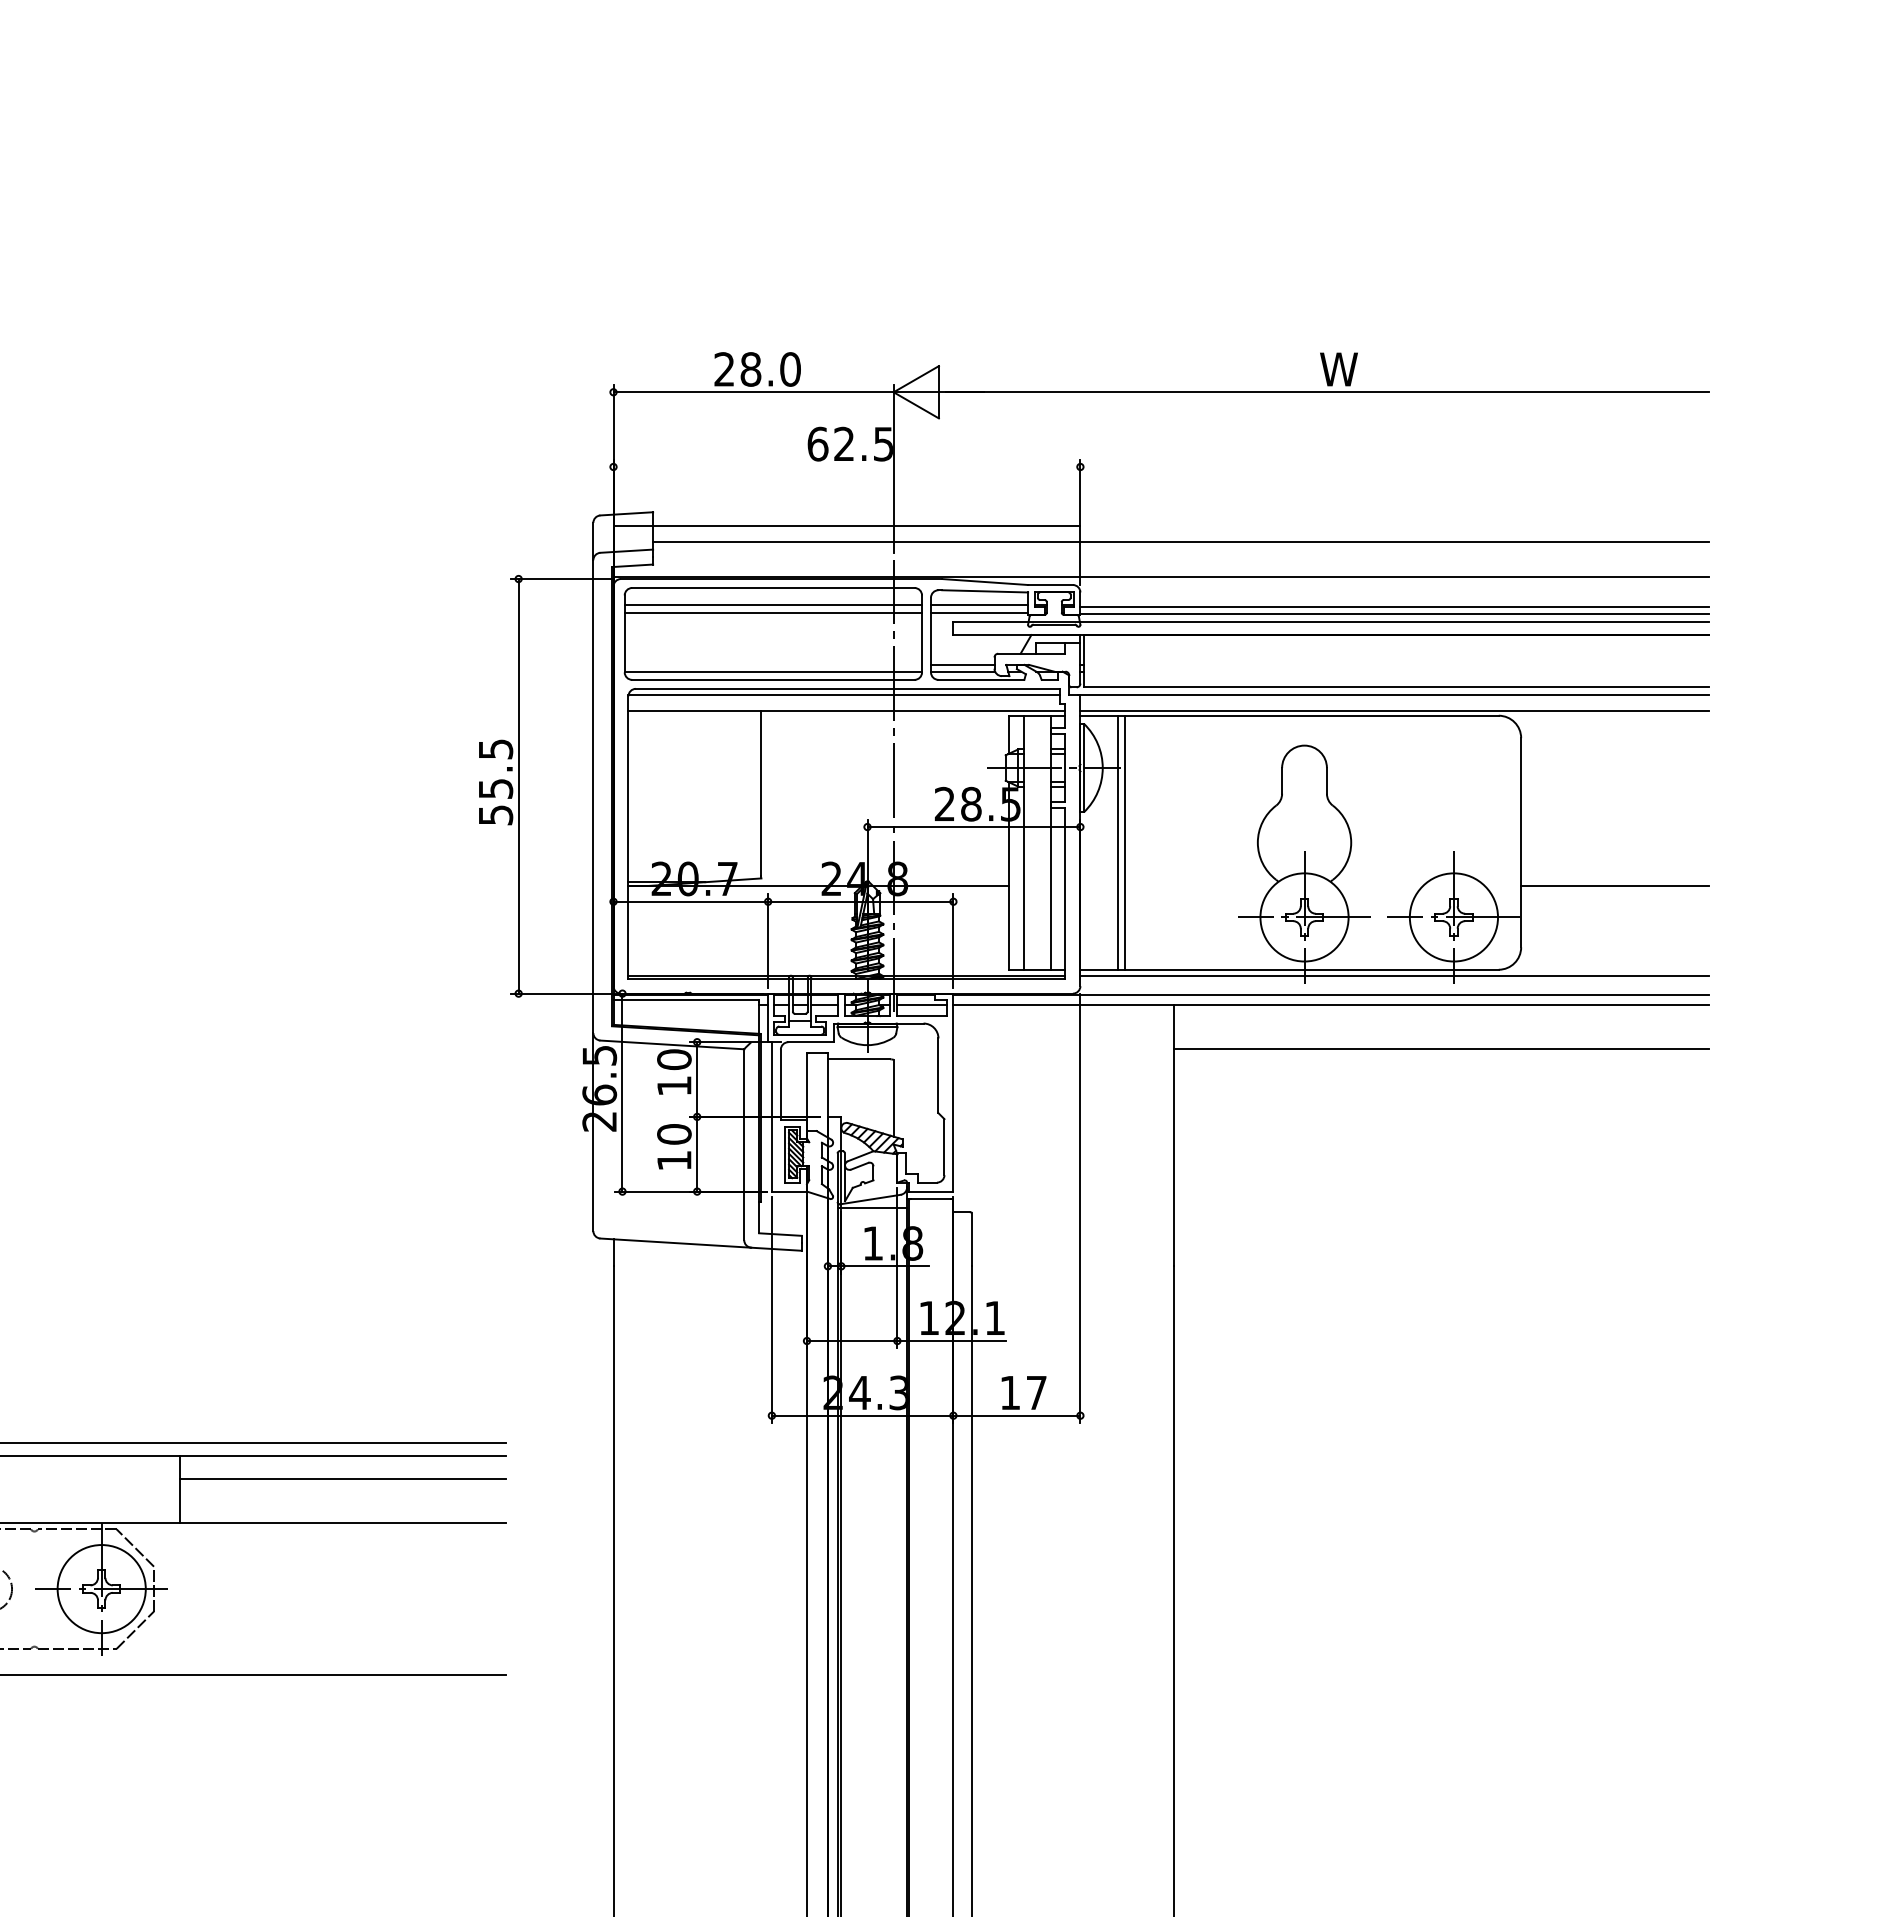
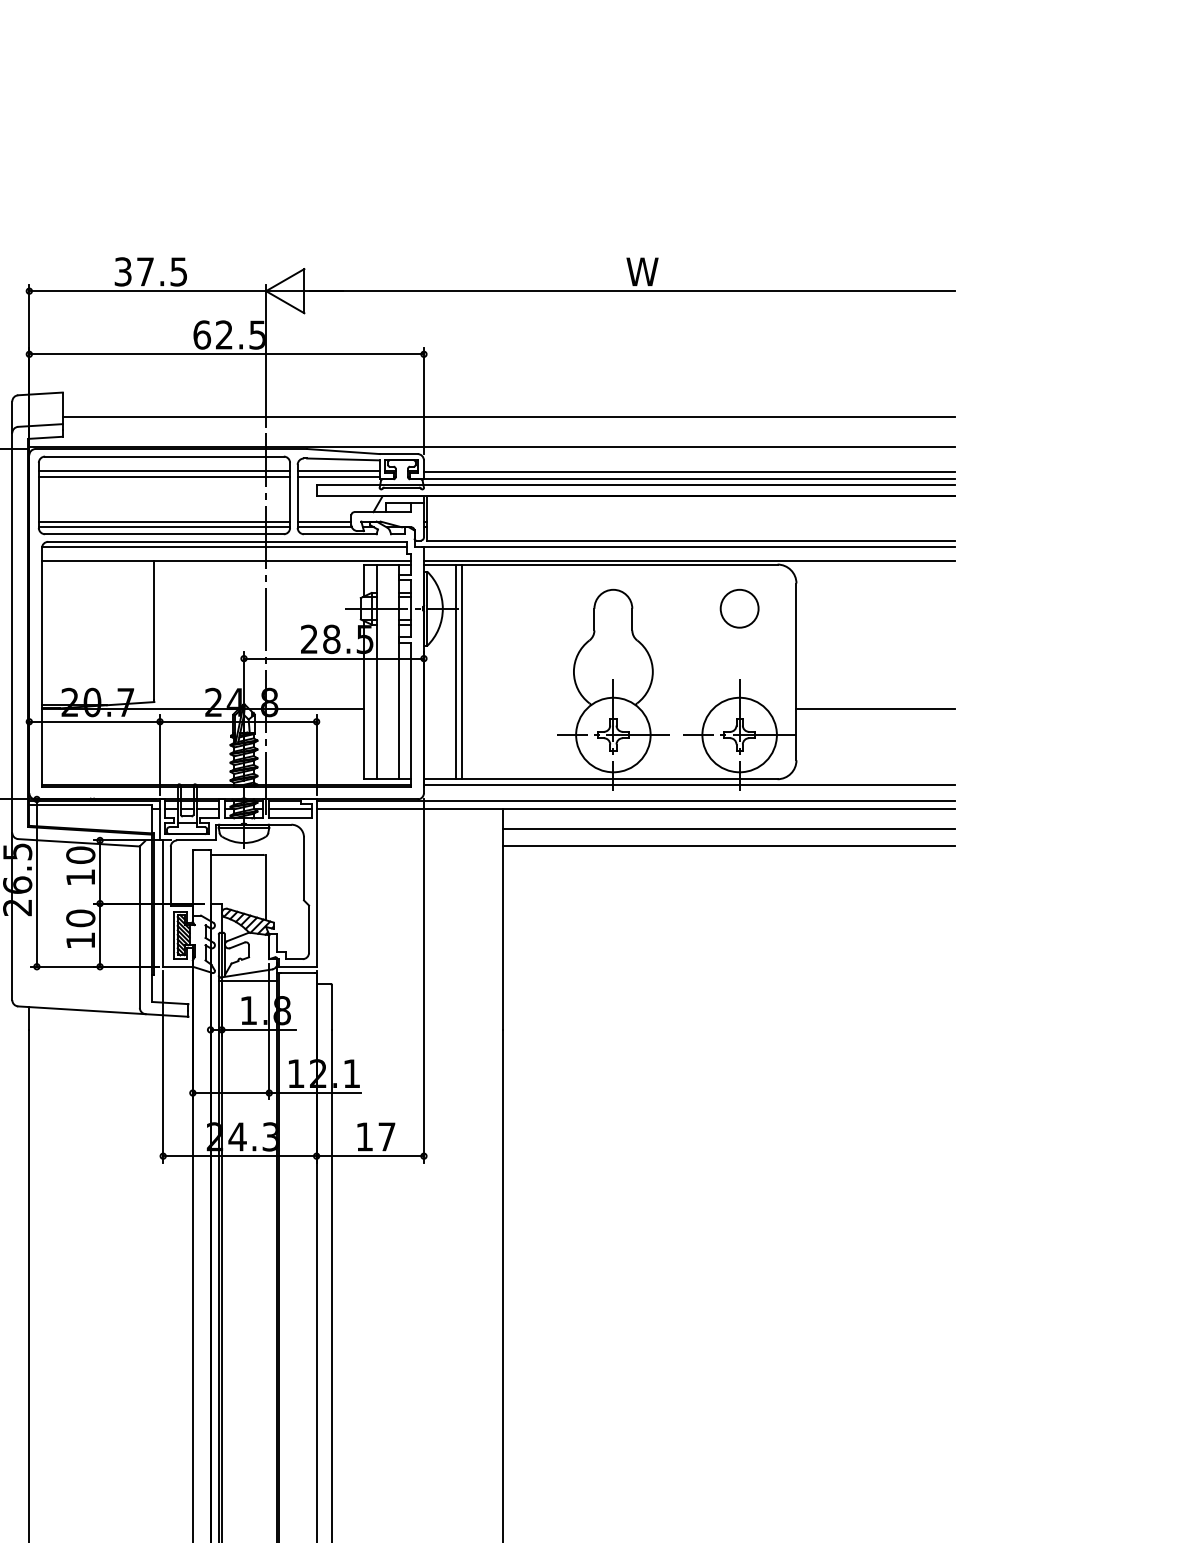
text: (757, 369) -> (151, 271), 28.0 -> 37.5
line: (846, 525) -> (226, 353), moved
line: (773, 664) -> (164, 521), added
circle: (1453, 767) -> (739, 608), added
line: (1440, 1028) -> (728, 828), added

